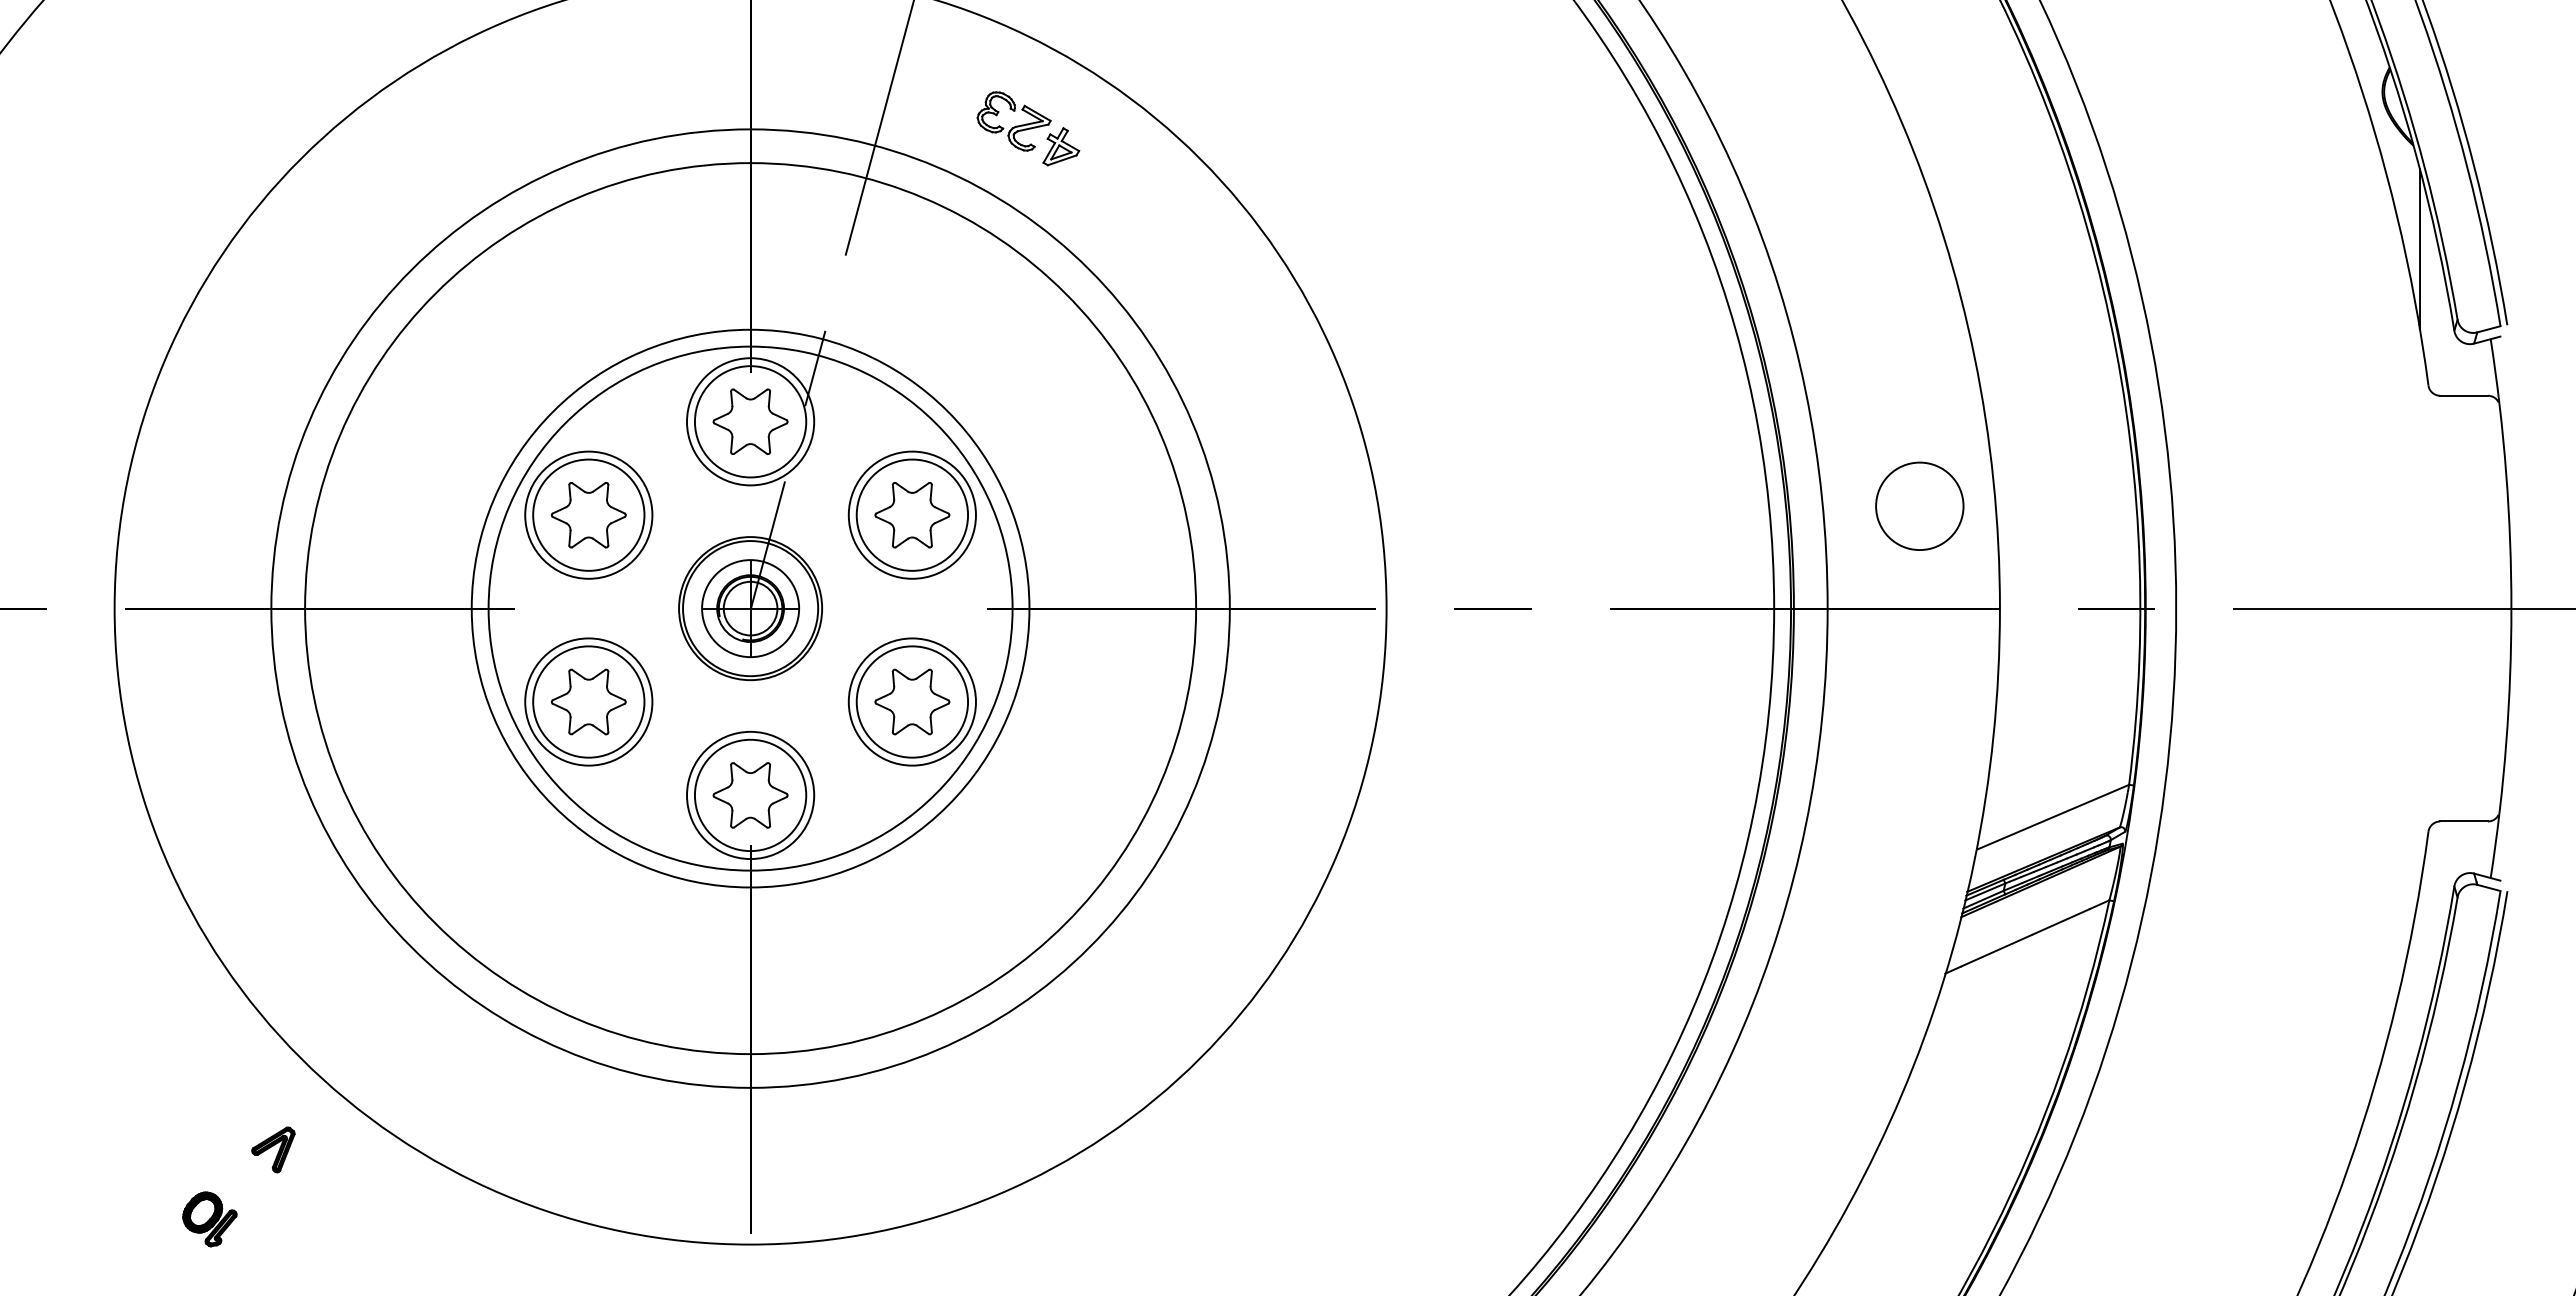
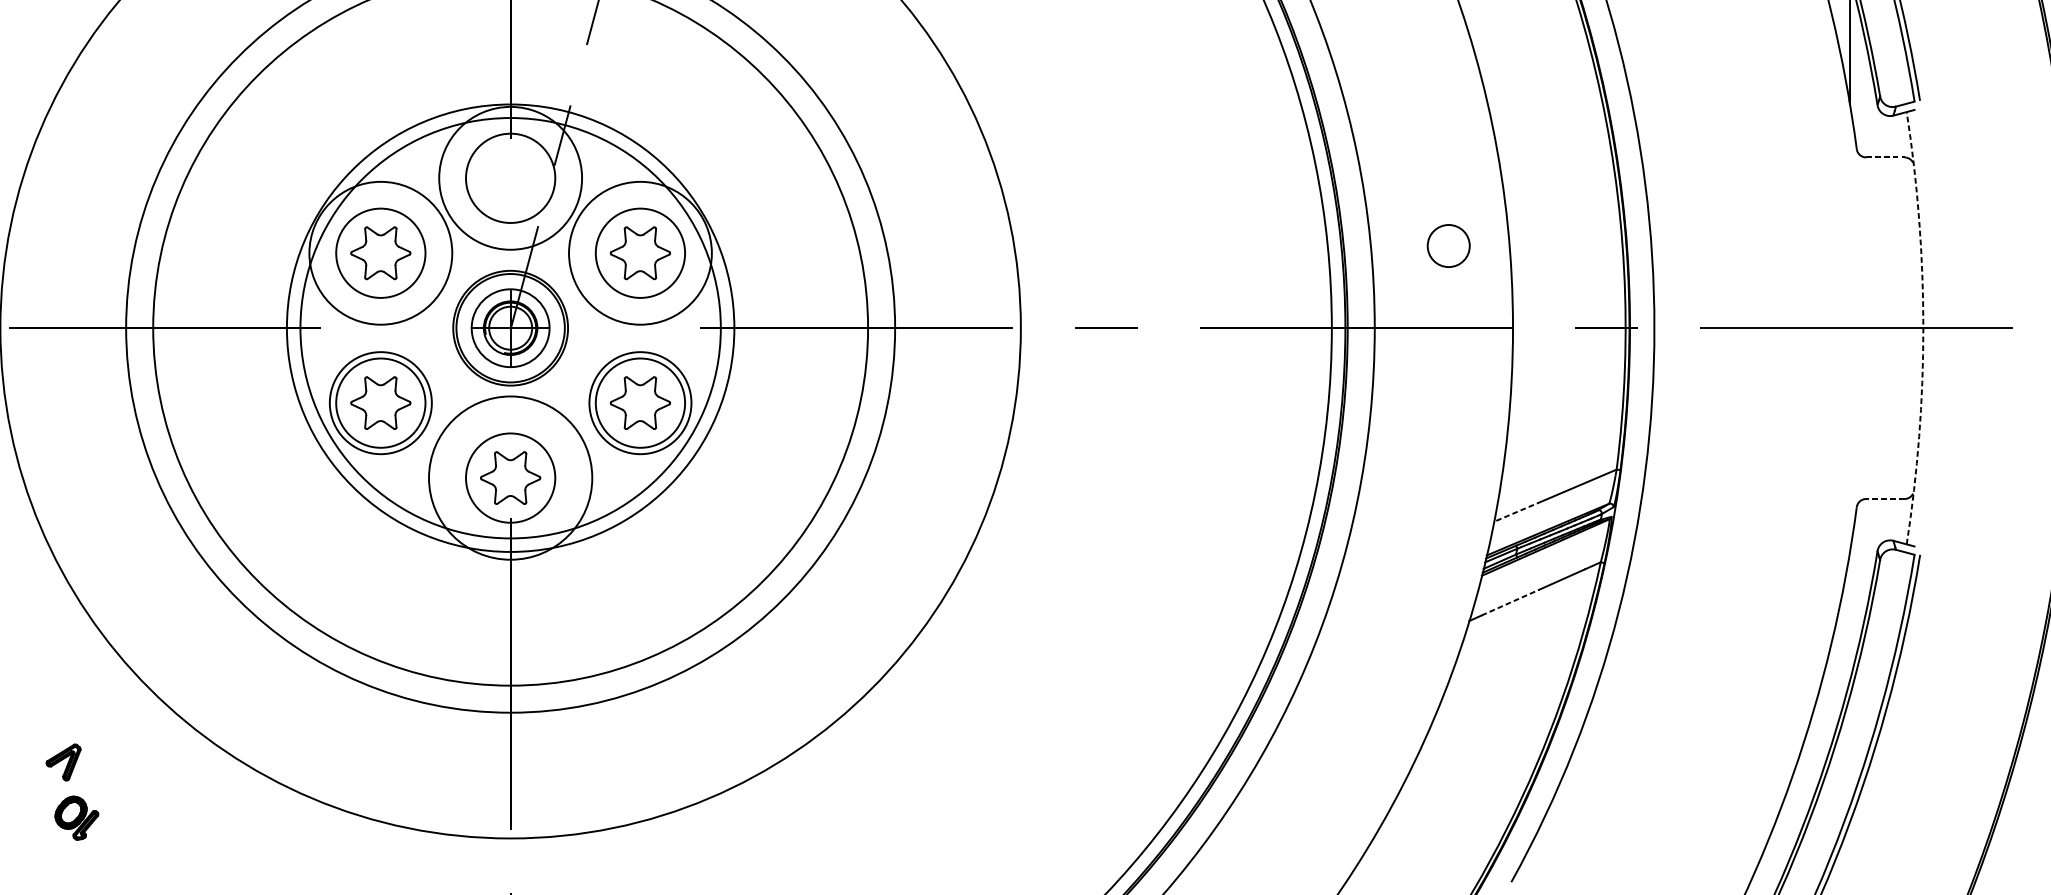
line: (2464, 395) -> (1885, 157), solid -> dashed
circle: (750, 421) -> (510, 178), size x1.4
part: (750, 421) -> (510, 178), removed
circle: (1919, 505) -> (1448, 245), size x0.6
circle: (588, 514) -> (380, 252), size x1.4
circle: (911, 514) -> (639, 252), size x1.4
arc: (2511, 608) -> (1923, 328), solid -> dashed
circle: (750, 795) -> (510, 478), size x1.6
line: (2464, 821) -> (1885, 499), solid -> dashed
line: (2005, 837) -> (1517, 511), solid -> dashed
line: (1997, 950) -> (1511, 602), solid -> dashed
part: (273, 1149) -> (63, 762), moved

